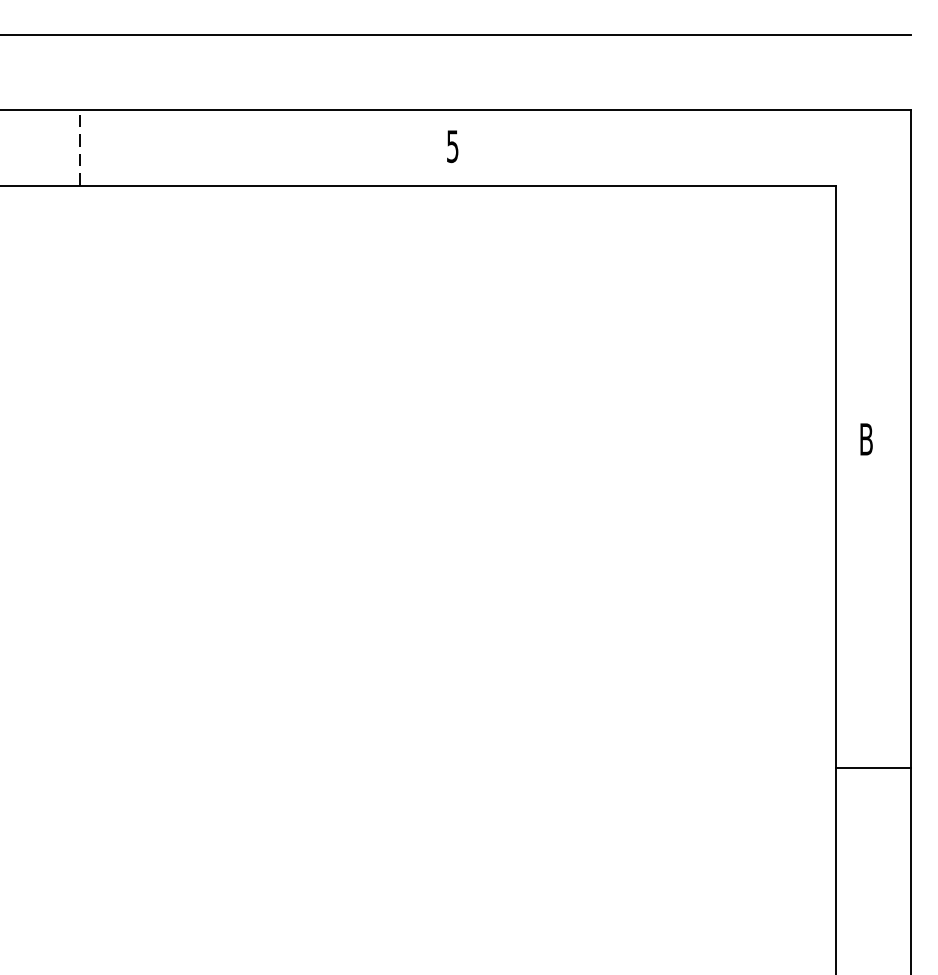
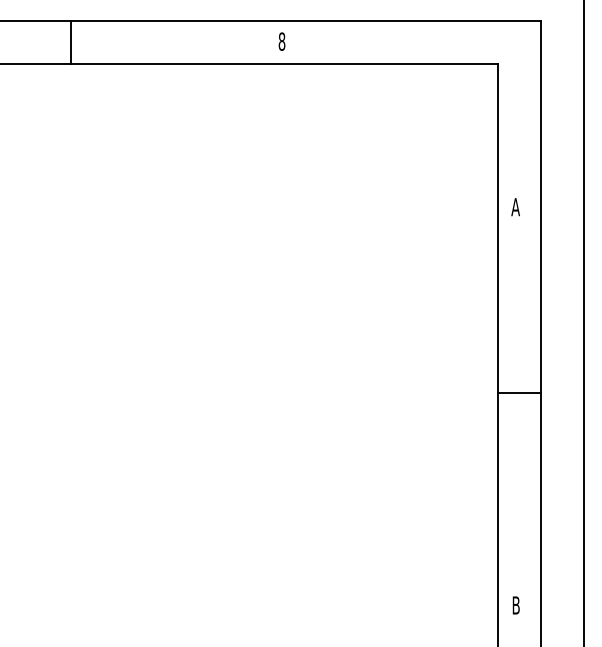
text: (451, 146) -> (281, 41), 5 -> 8
line: (80, 147) -> (71, 42), dashed -> solid
text: (866, 439) -> (515, 207), B -> A

